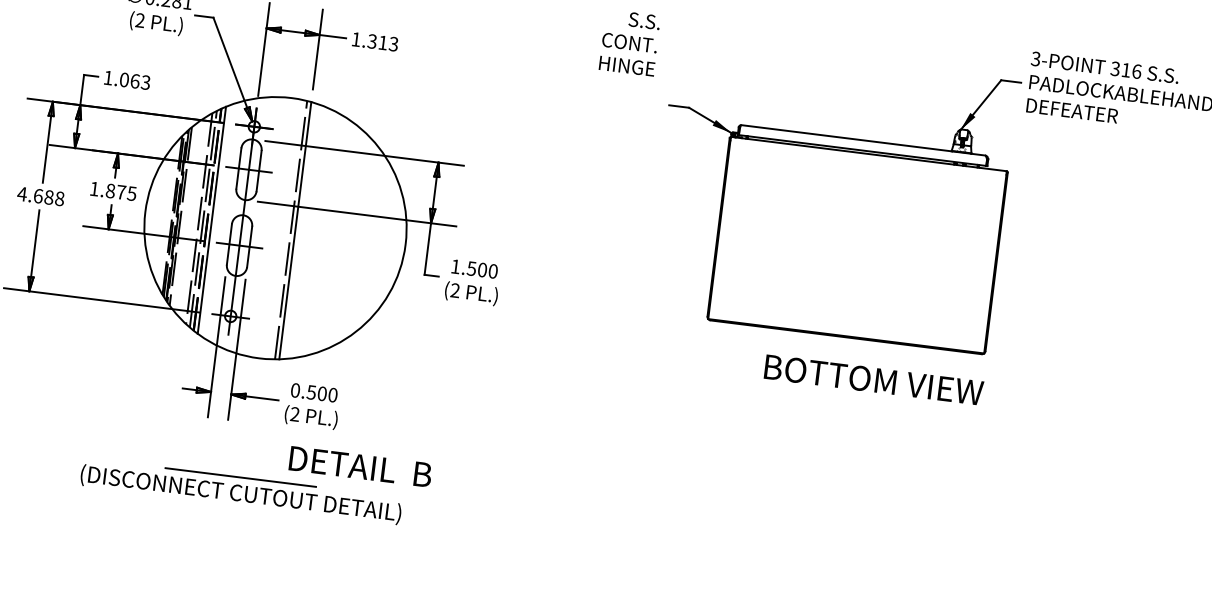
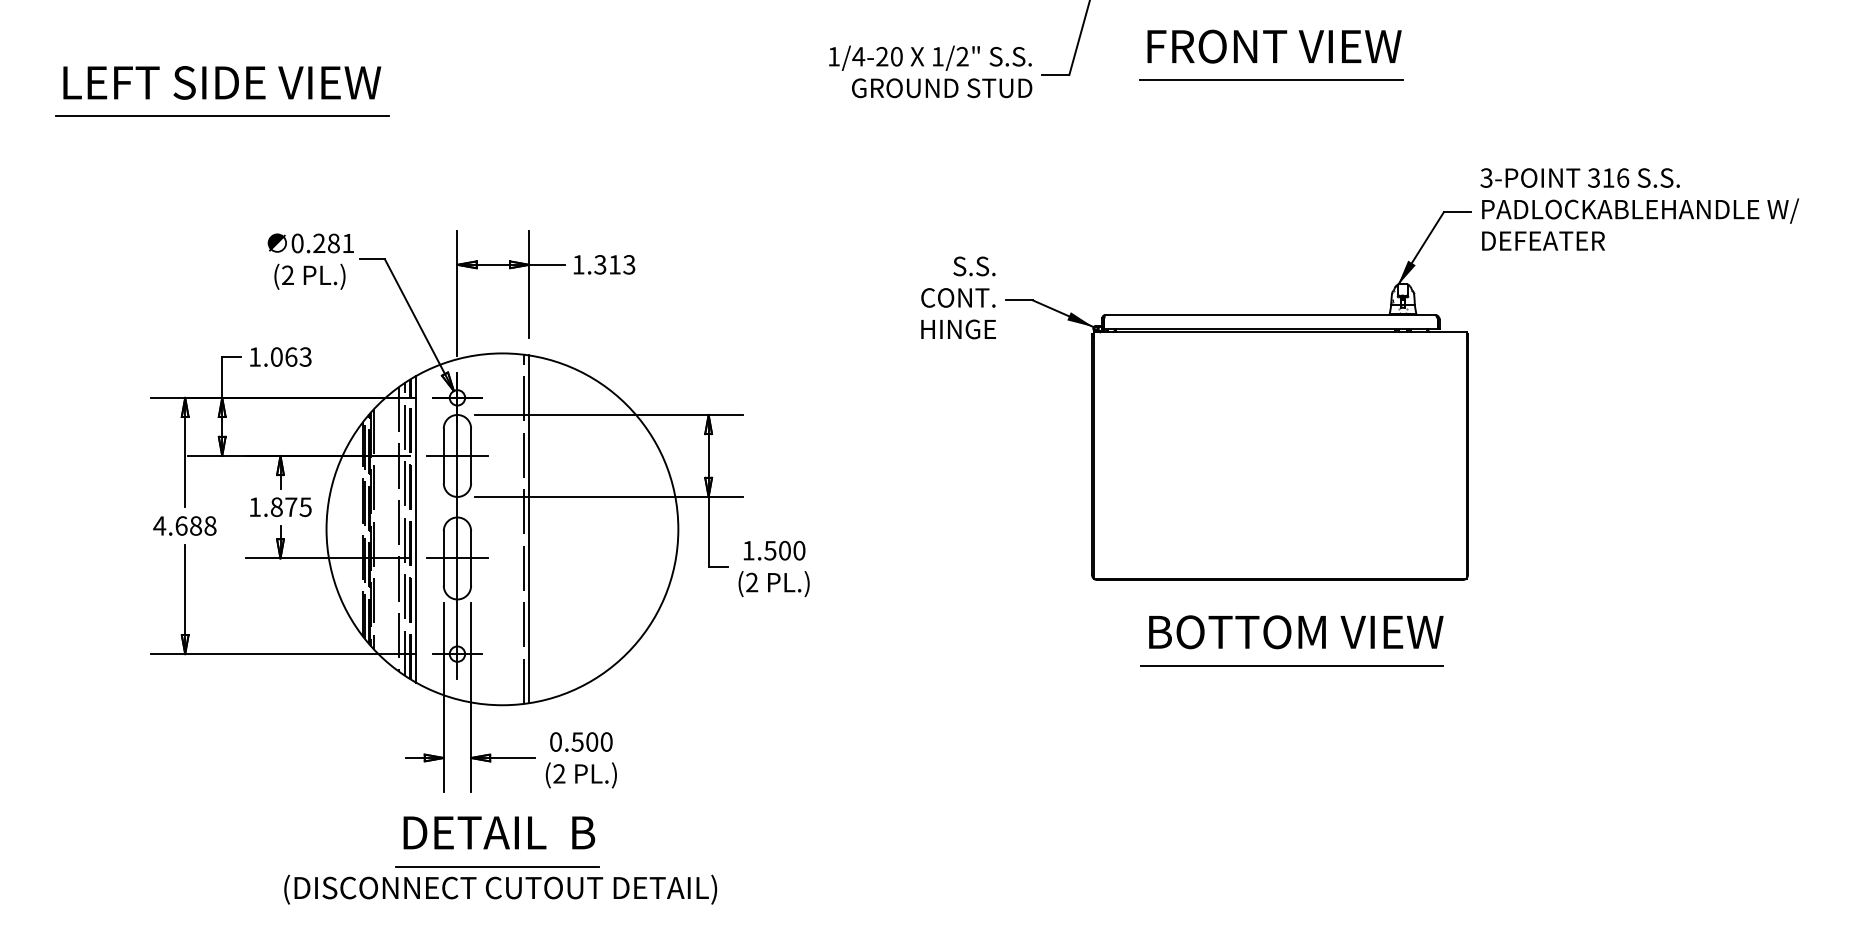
text: (629, 42) -> (958, 297), moved
text: (874, 380) -> (1296, 632), moved
line: (847, 401) -> (1292, 665), added
text: (360, 466) -> (499, 832), moved

